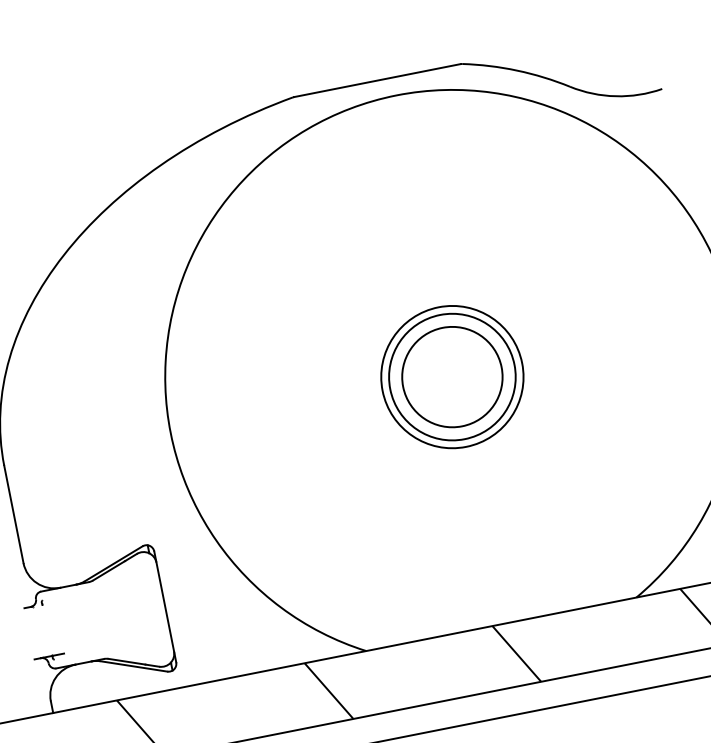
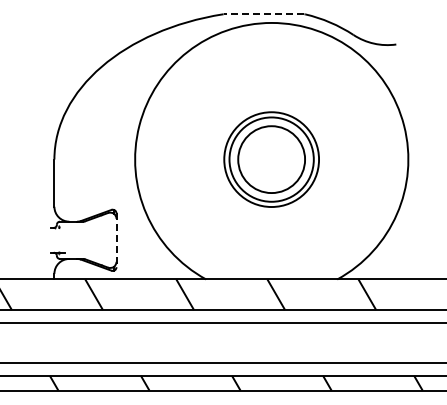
line: (376, 81) -> (263, 14), solid -> dashed
part: (451, 377) -> (271, 159), size x1.4
line: (165, 607) -> (116, 240), solid -> dashed

